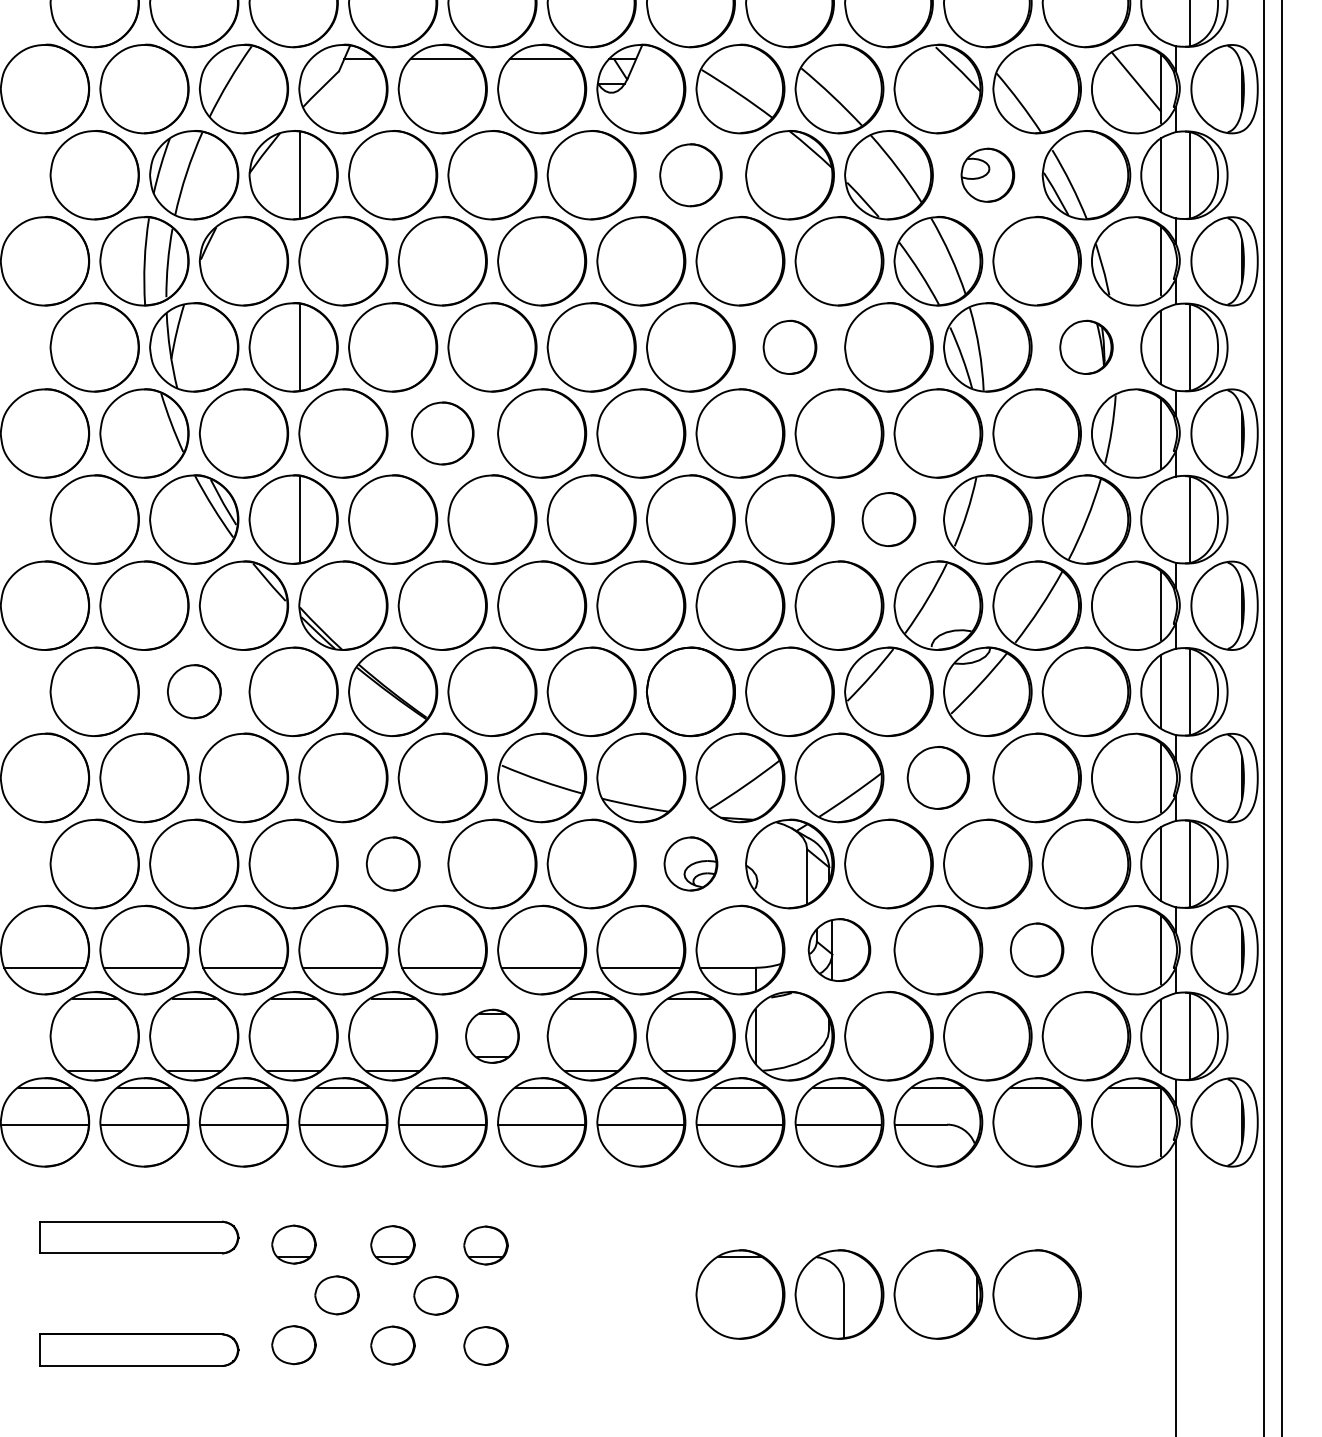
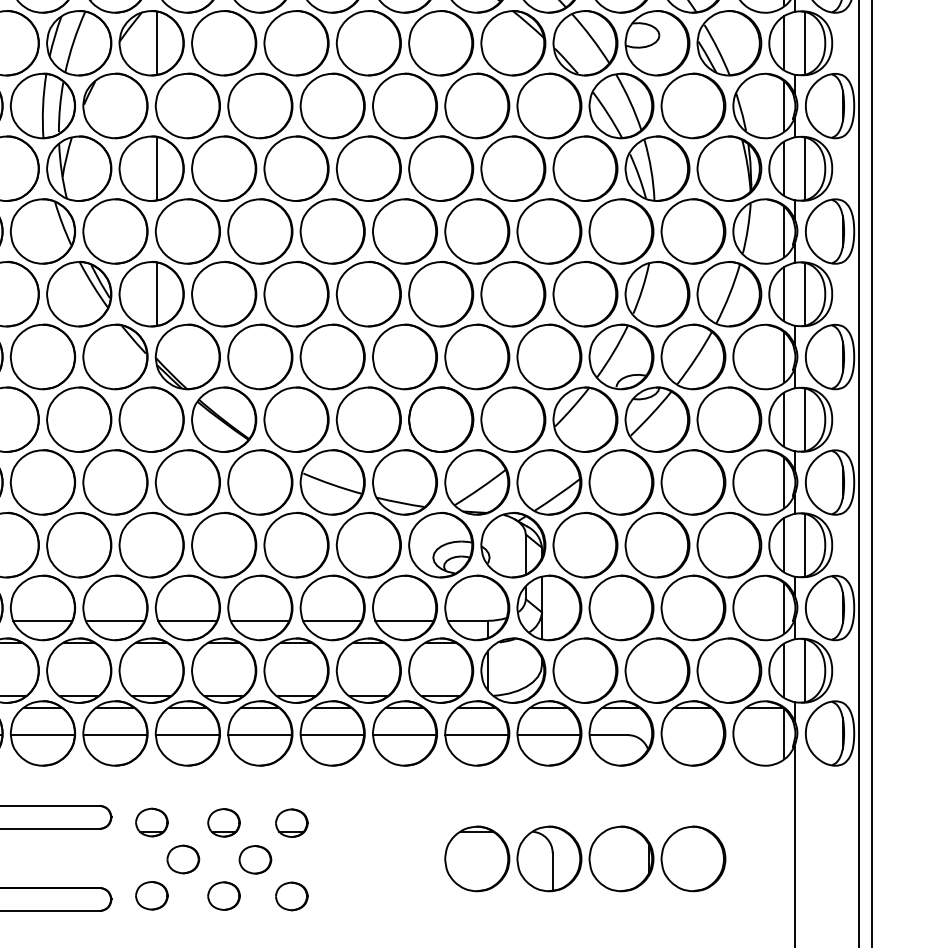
part: (690, 175) -> (440, 43), size x1.43
part: (987, 175) -> (657, 43), size x1.67
part: (789, 347) -> (512, 168), size x1.67
part: (1086, 347) -> (729, 168), size x1.67
part: (442, 433) -> (260, 231), size x1.43
part: (888, 519) -> (585, 294), size x1.67
line: (1160, 519) -> (783, 294), added
part: (194, 691) -> (79, 419), size x1.67
part: (938, 777) -> (621, 482), size x1.43
part: (393, 863) -> (224, 544), size x1.67
part: (690, 863) -> (440, 544), size x1.67
part: (839, 949) -> (549, 607), size x1.43
part: (1036, 949) -> (692, 607), size x1.67
part: (492, 1036) -> (296, 670), size x1.67

